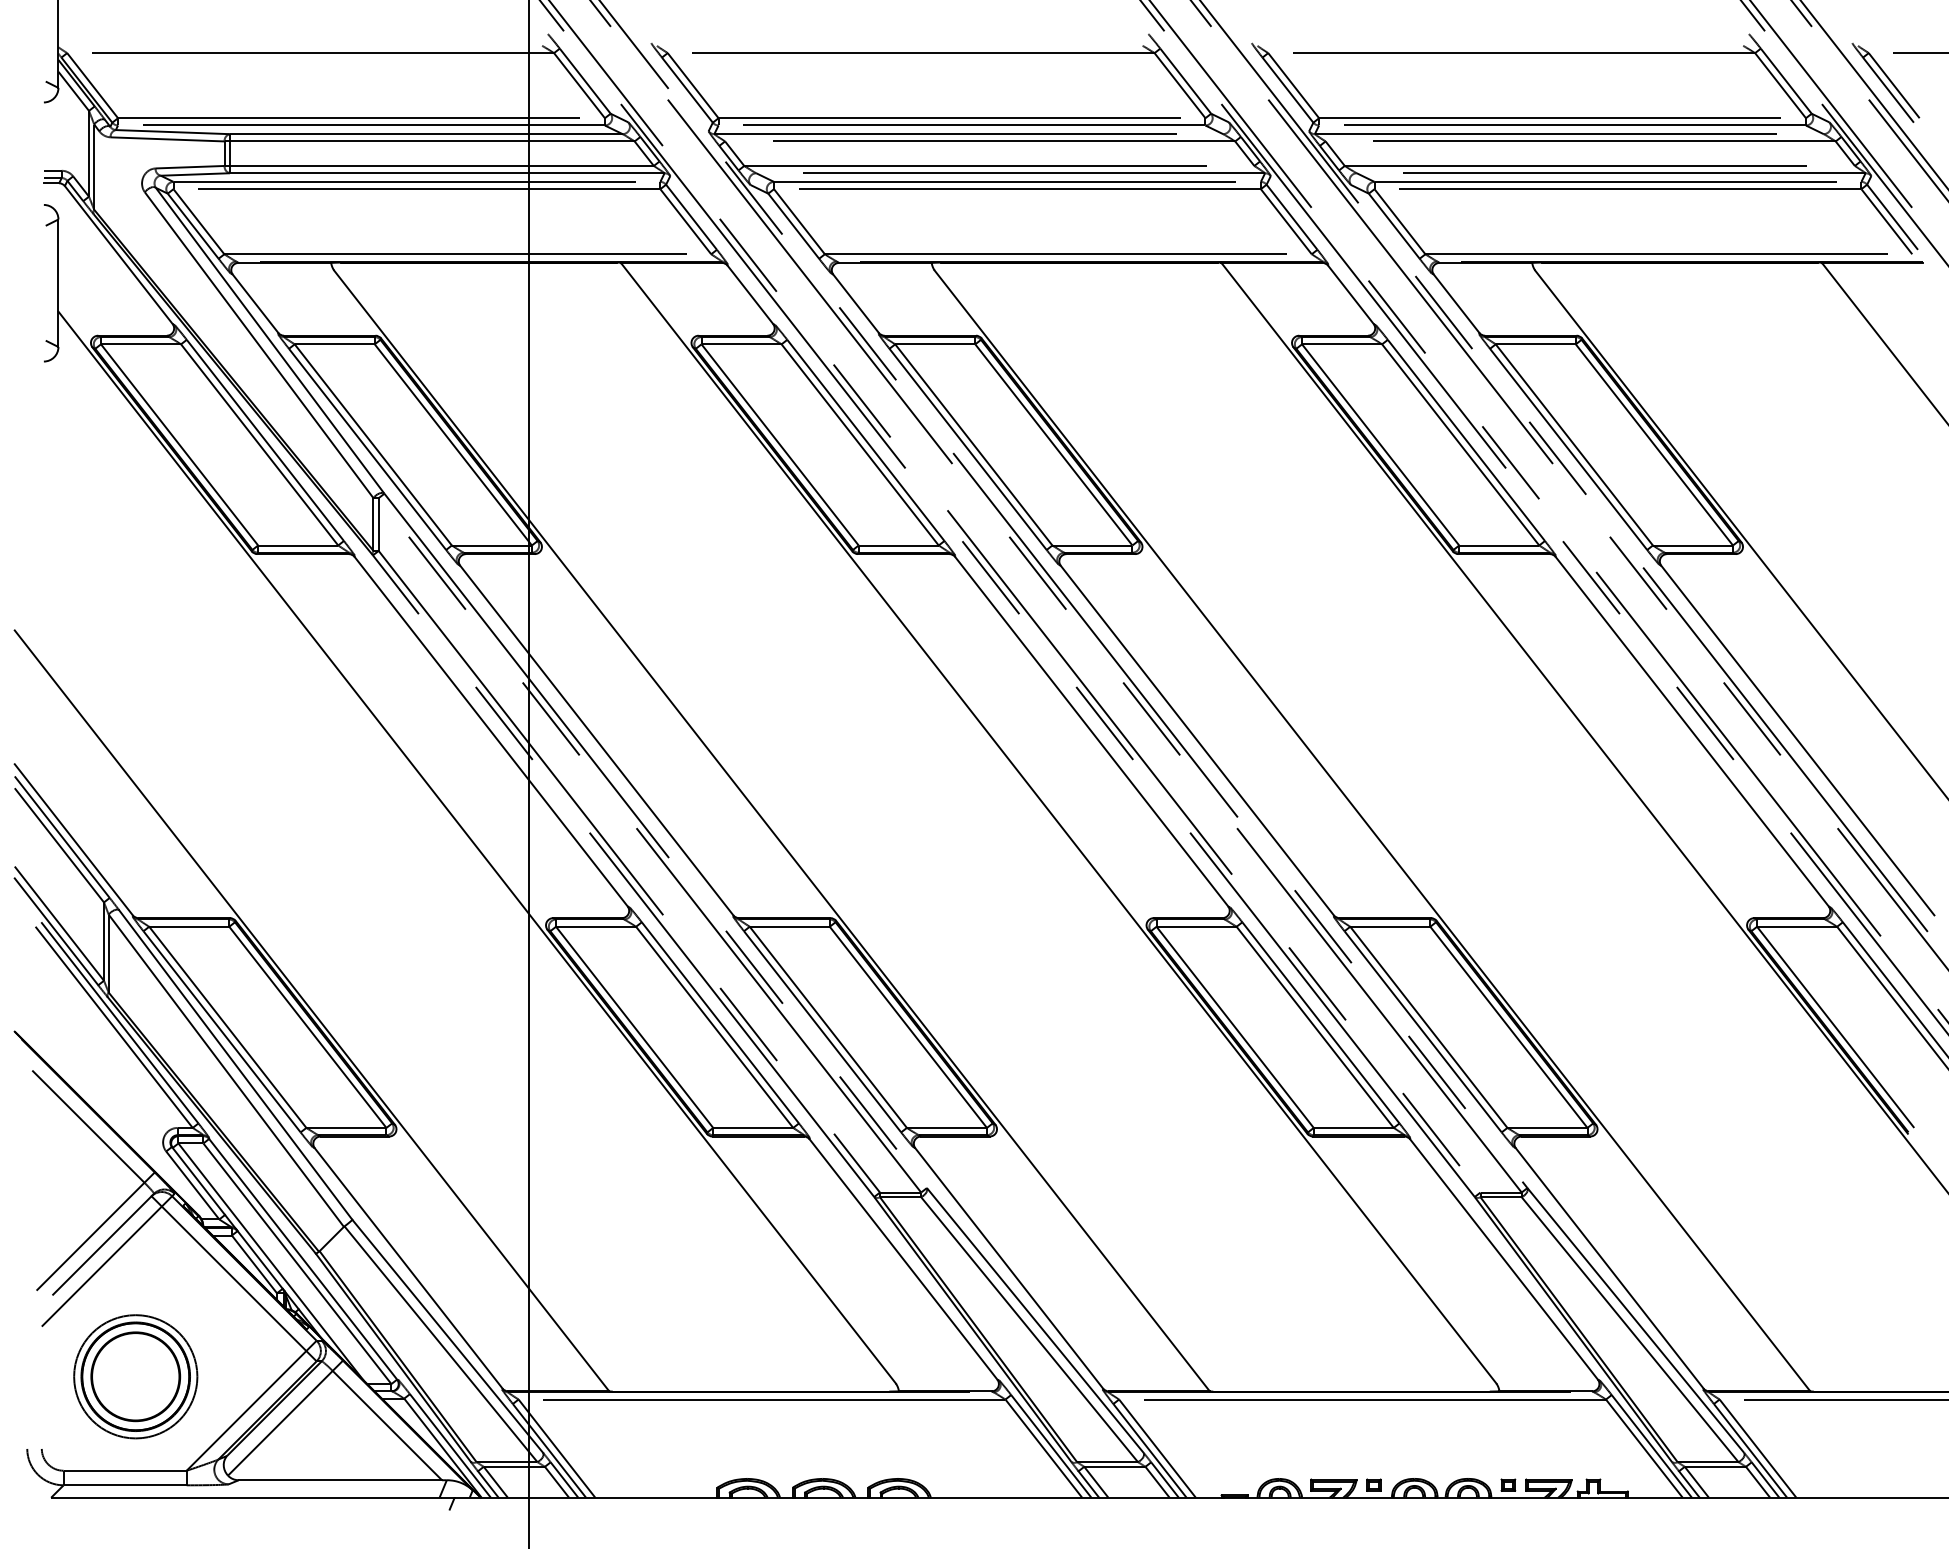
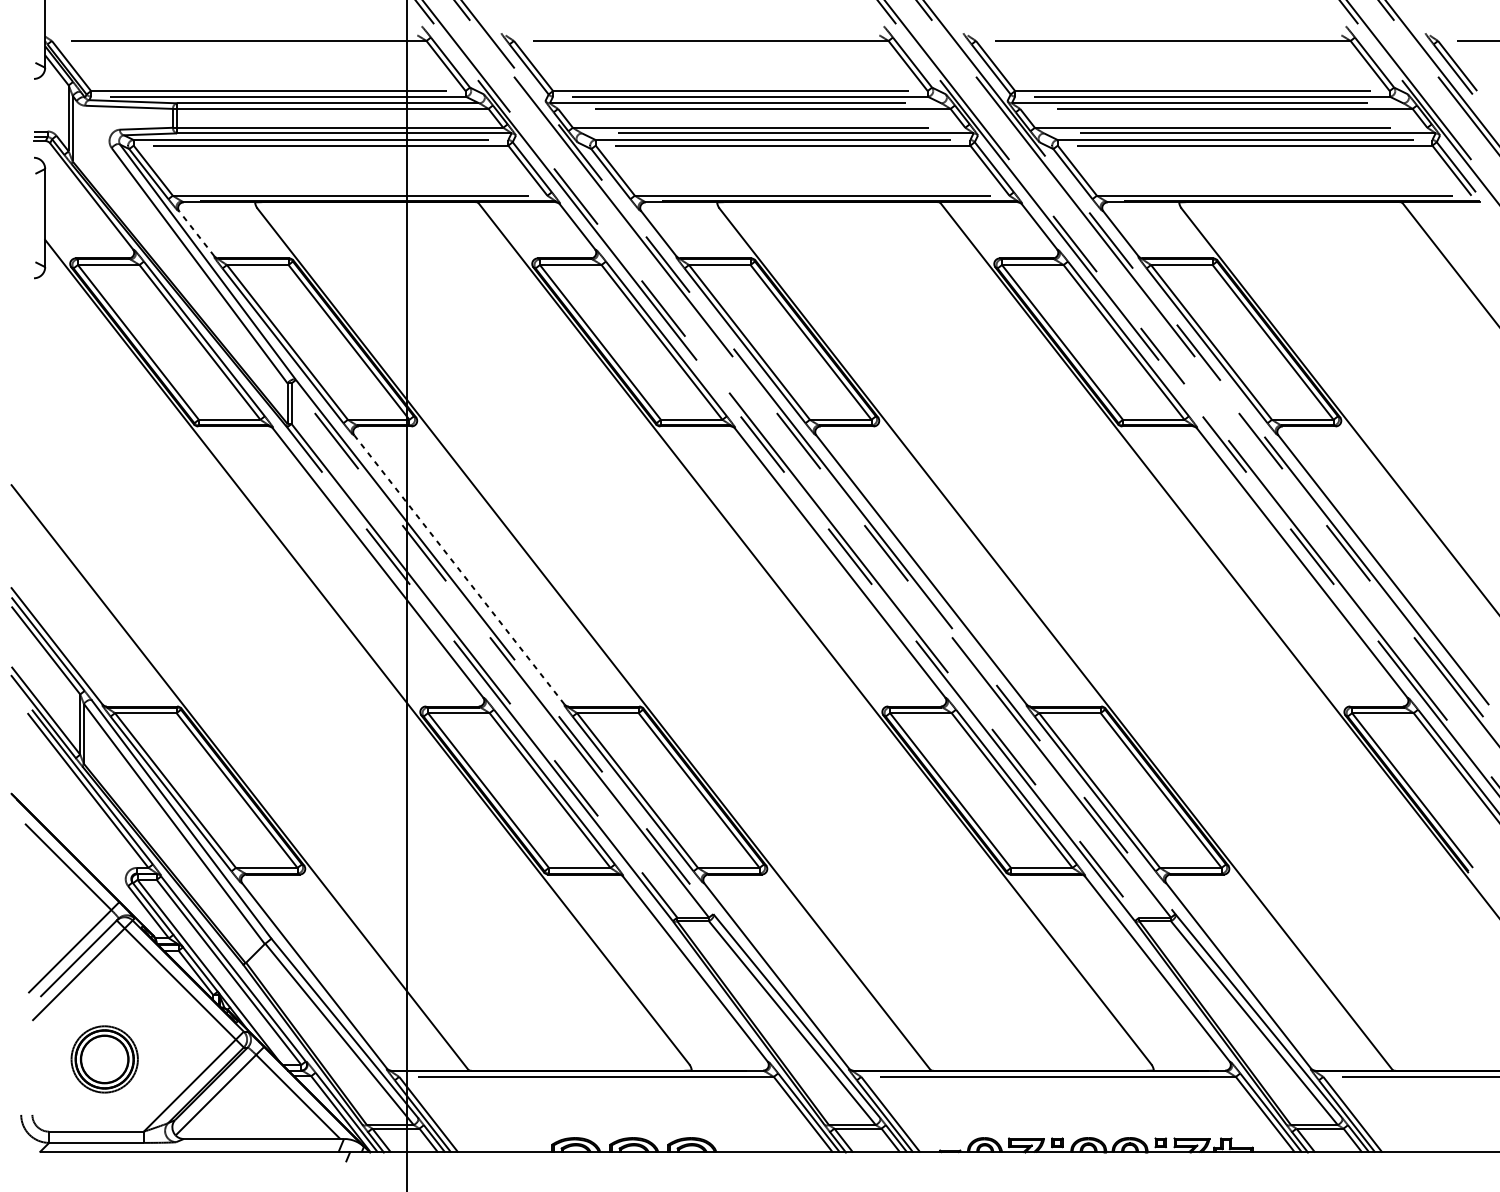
line: (255, 303) -> (196, 233), solid -> dashed
line: (596, 740) -> (459, 569), solid -> dashed
part: (135, 1376) -> (104, 1059), size x0.7

